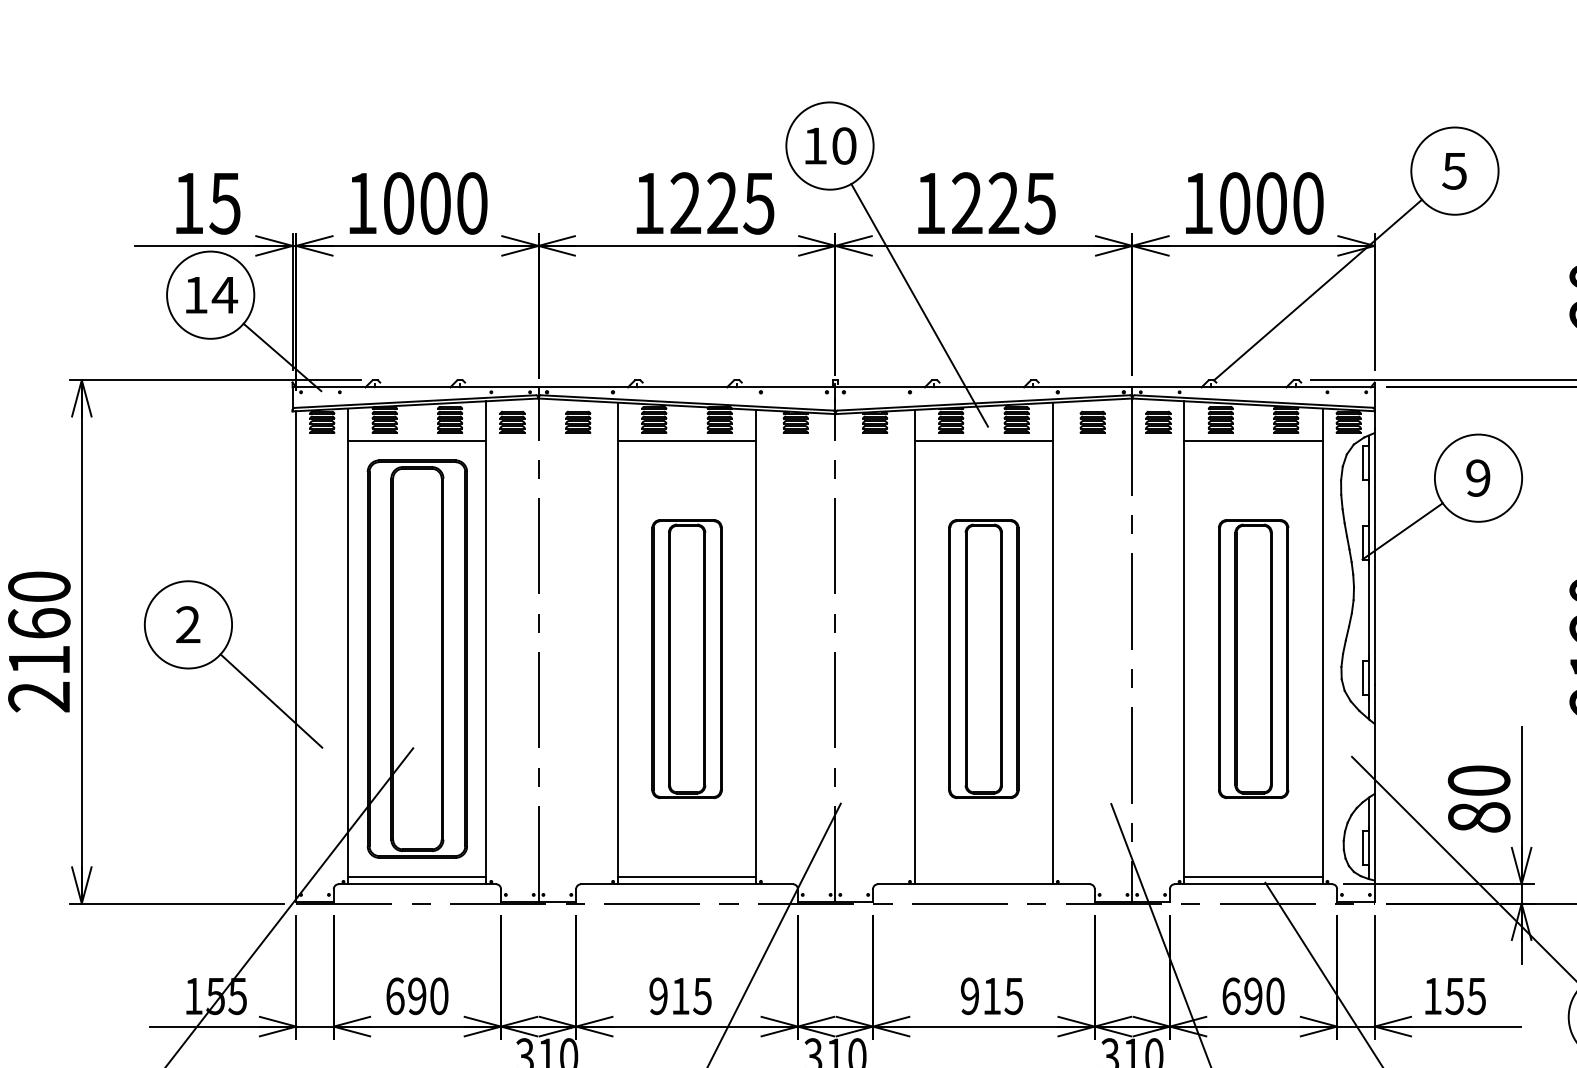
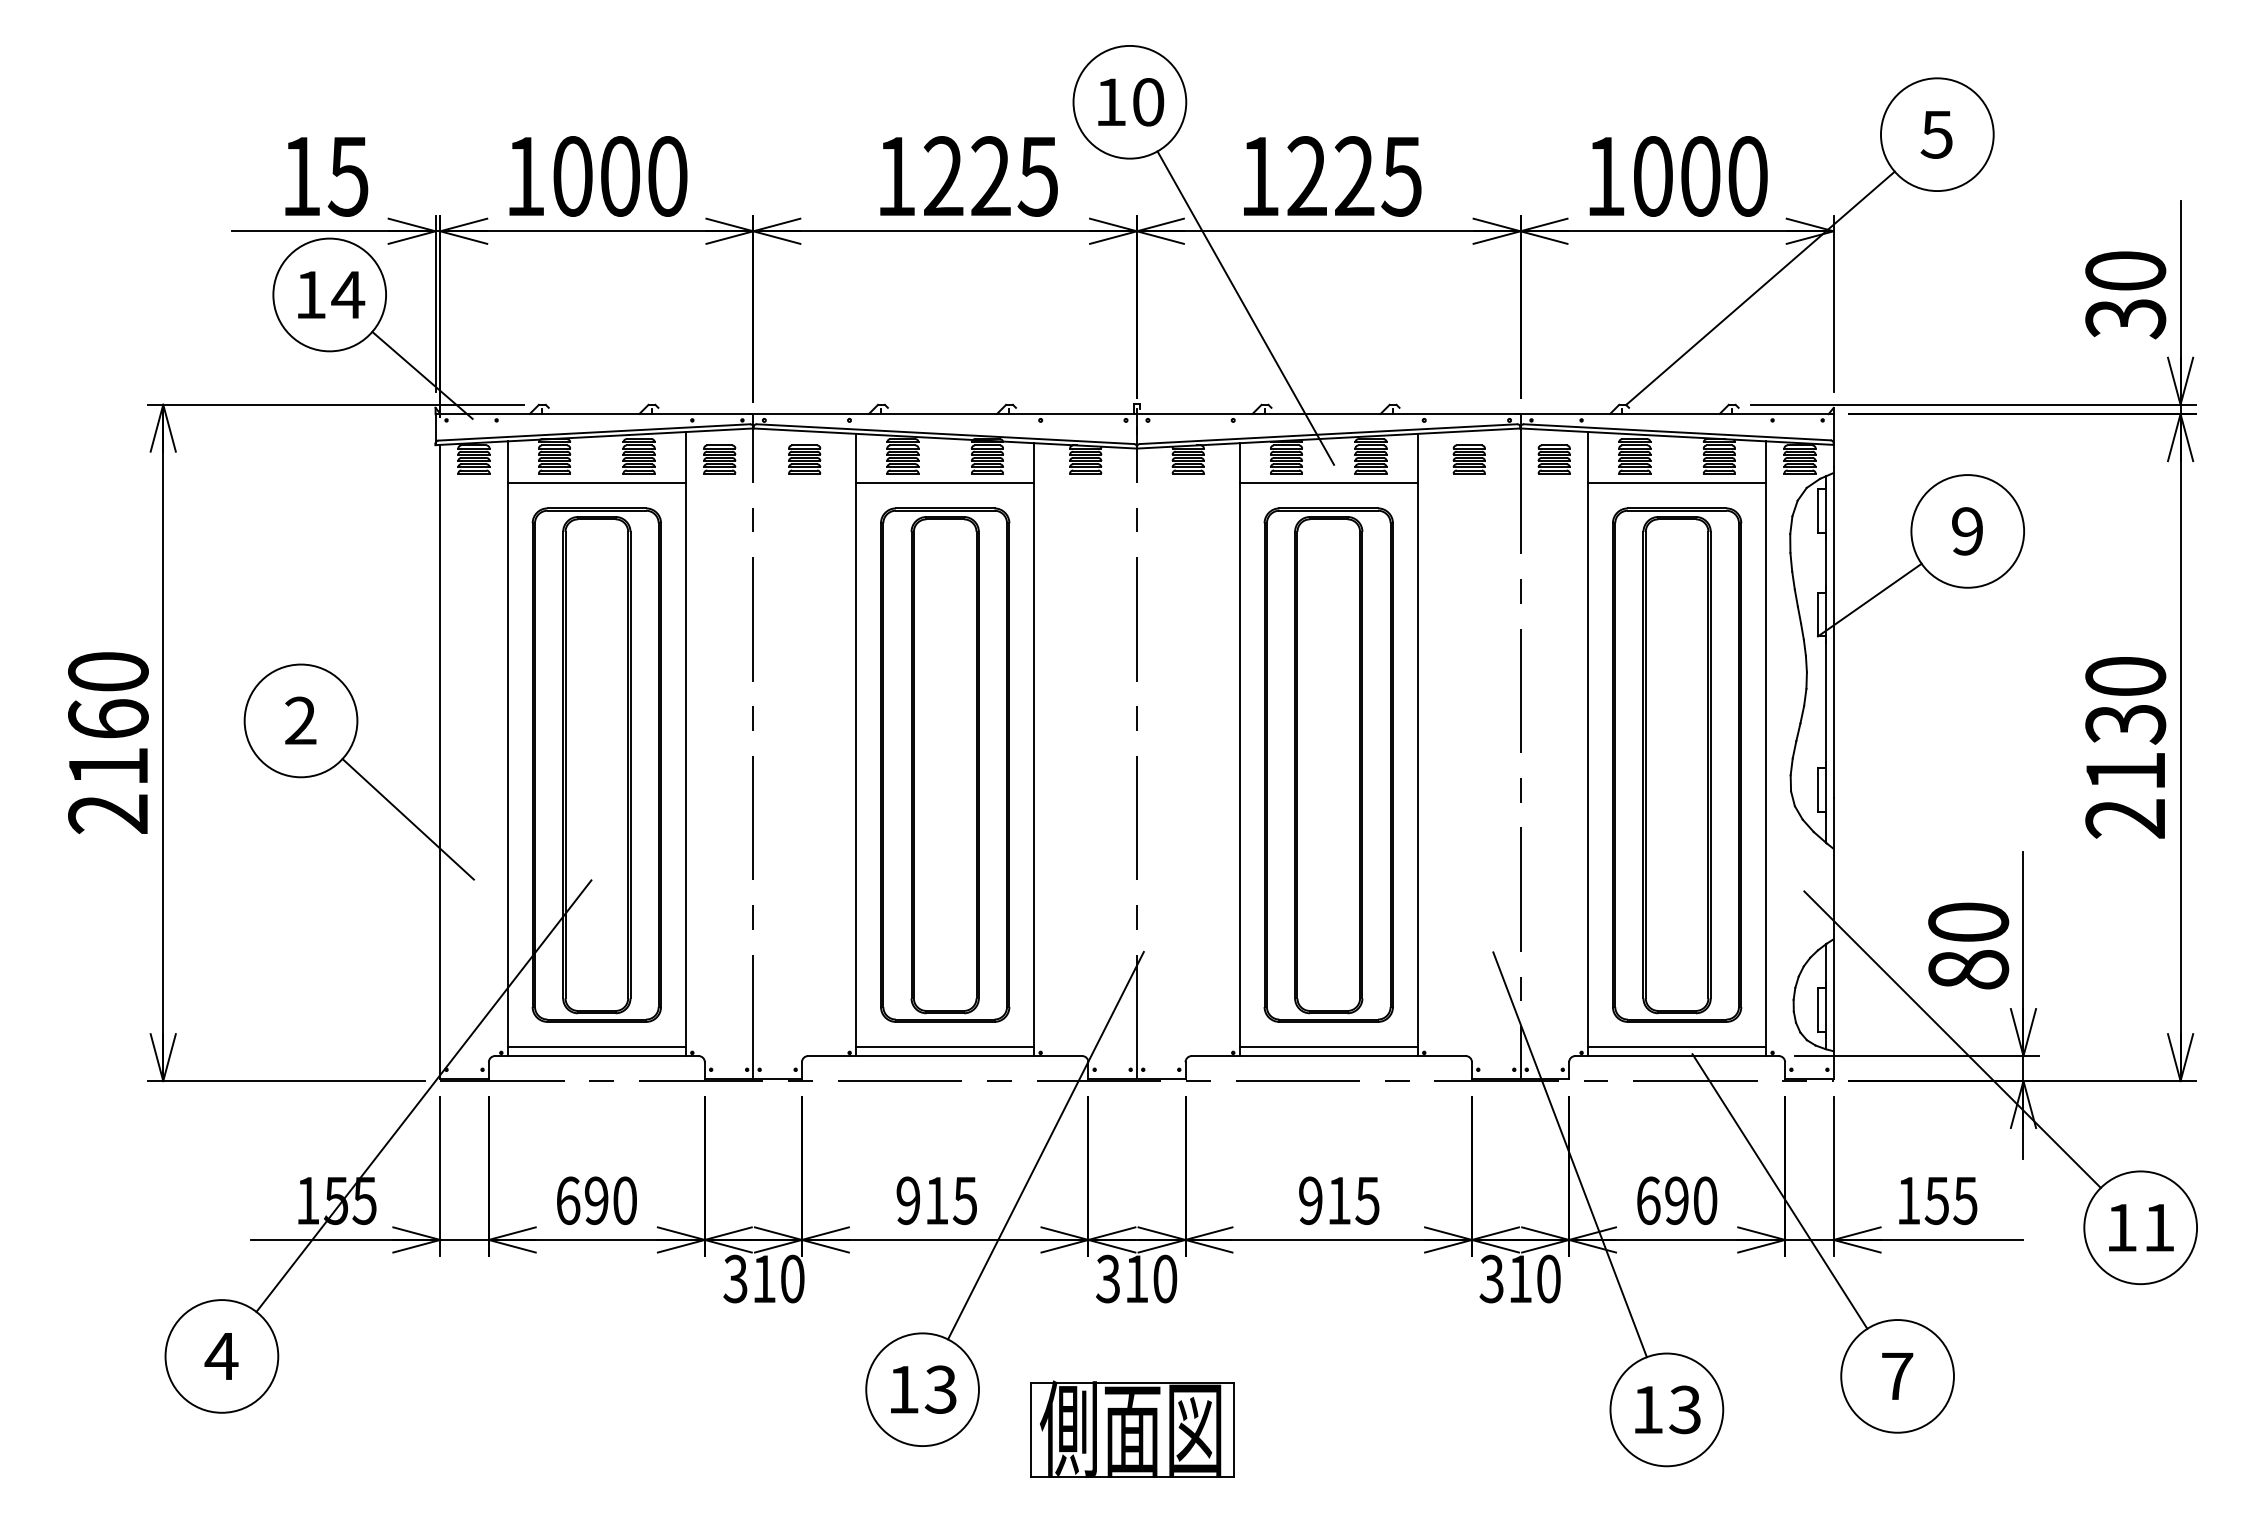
part: (687, 658) -> (945, 764), size x1.43
part: (983, 658) -> (1328, 764), size x1.43
part: (1253, 658) -> (1677, 764), size x1.43
line: (983, 876) -> (1328, 1046), added

